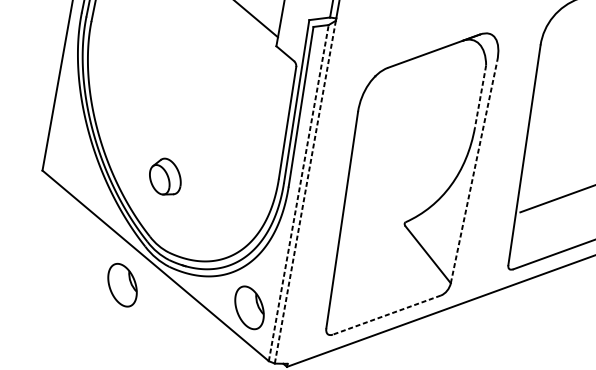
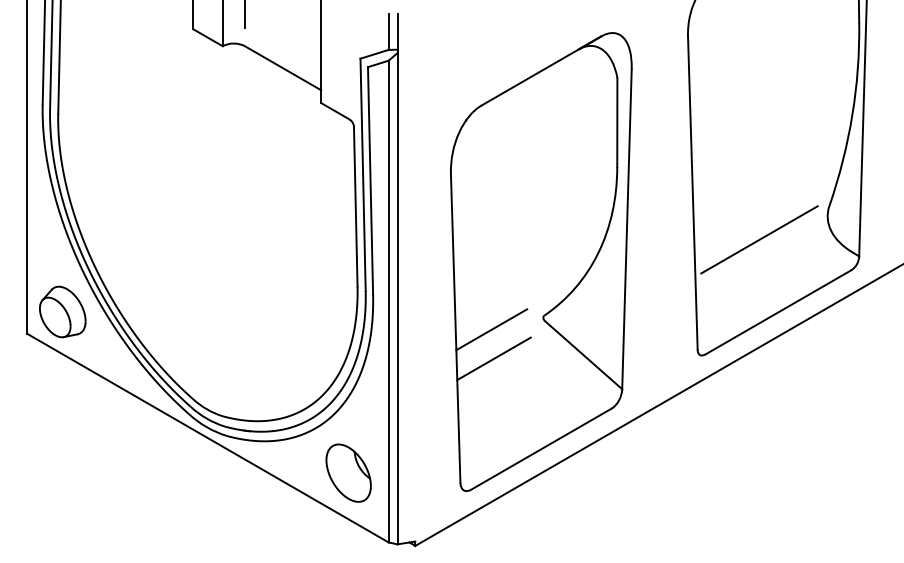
line: (480, 96) -> (617, 122), dashed -> solid
line: (473, 172) -> (626, 229), dashed -> solid
part: (165, 176) -> (62, 311), moved
line: (305, 192) -> (397, 298), dashed -> solid
line: (298, 193) -> (388, 301), dashed -> solid
line: (367, 225) -> (491, 329), added
line: (364, 245) -> (493, 358), added
part: (122, 284) -> (166, 472), removed
line: (386, 315) -> (540, 449), dashed -> solid

